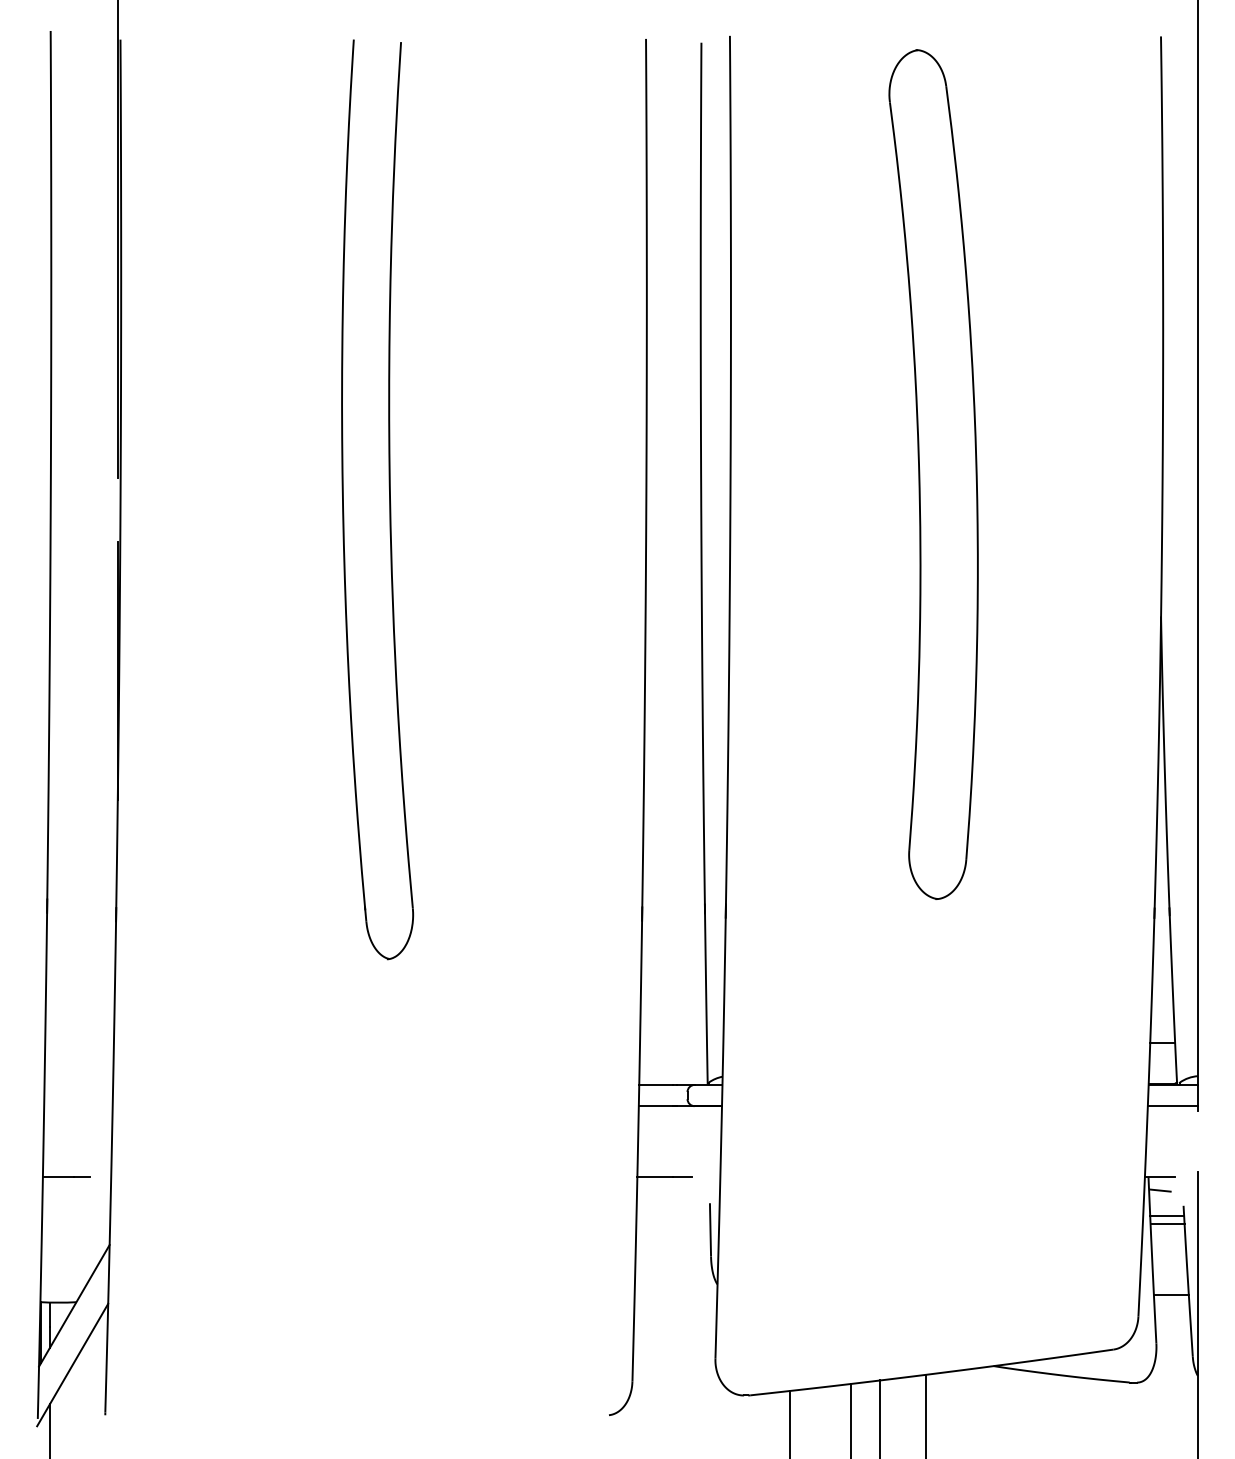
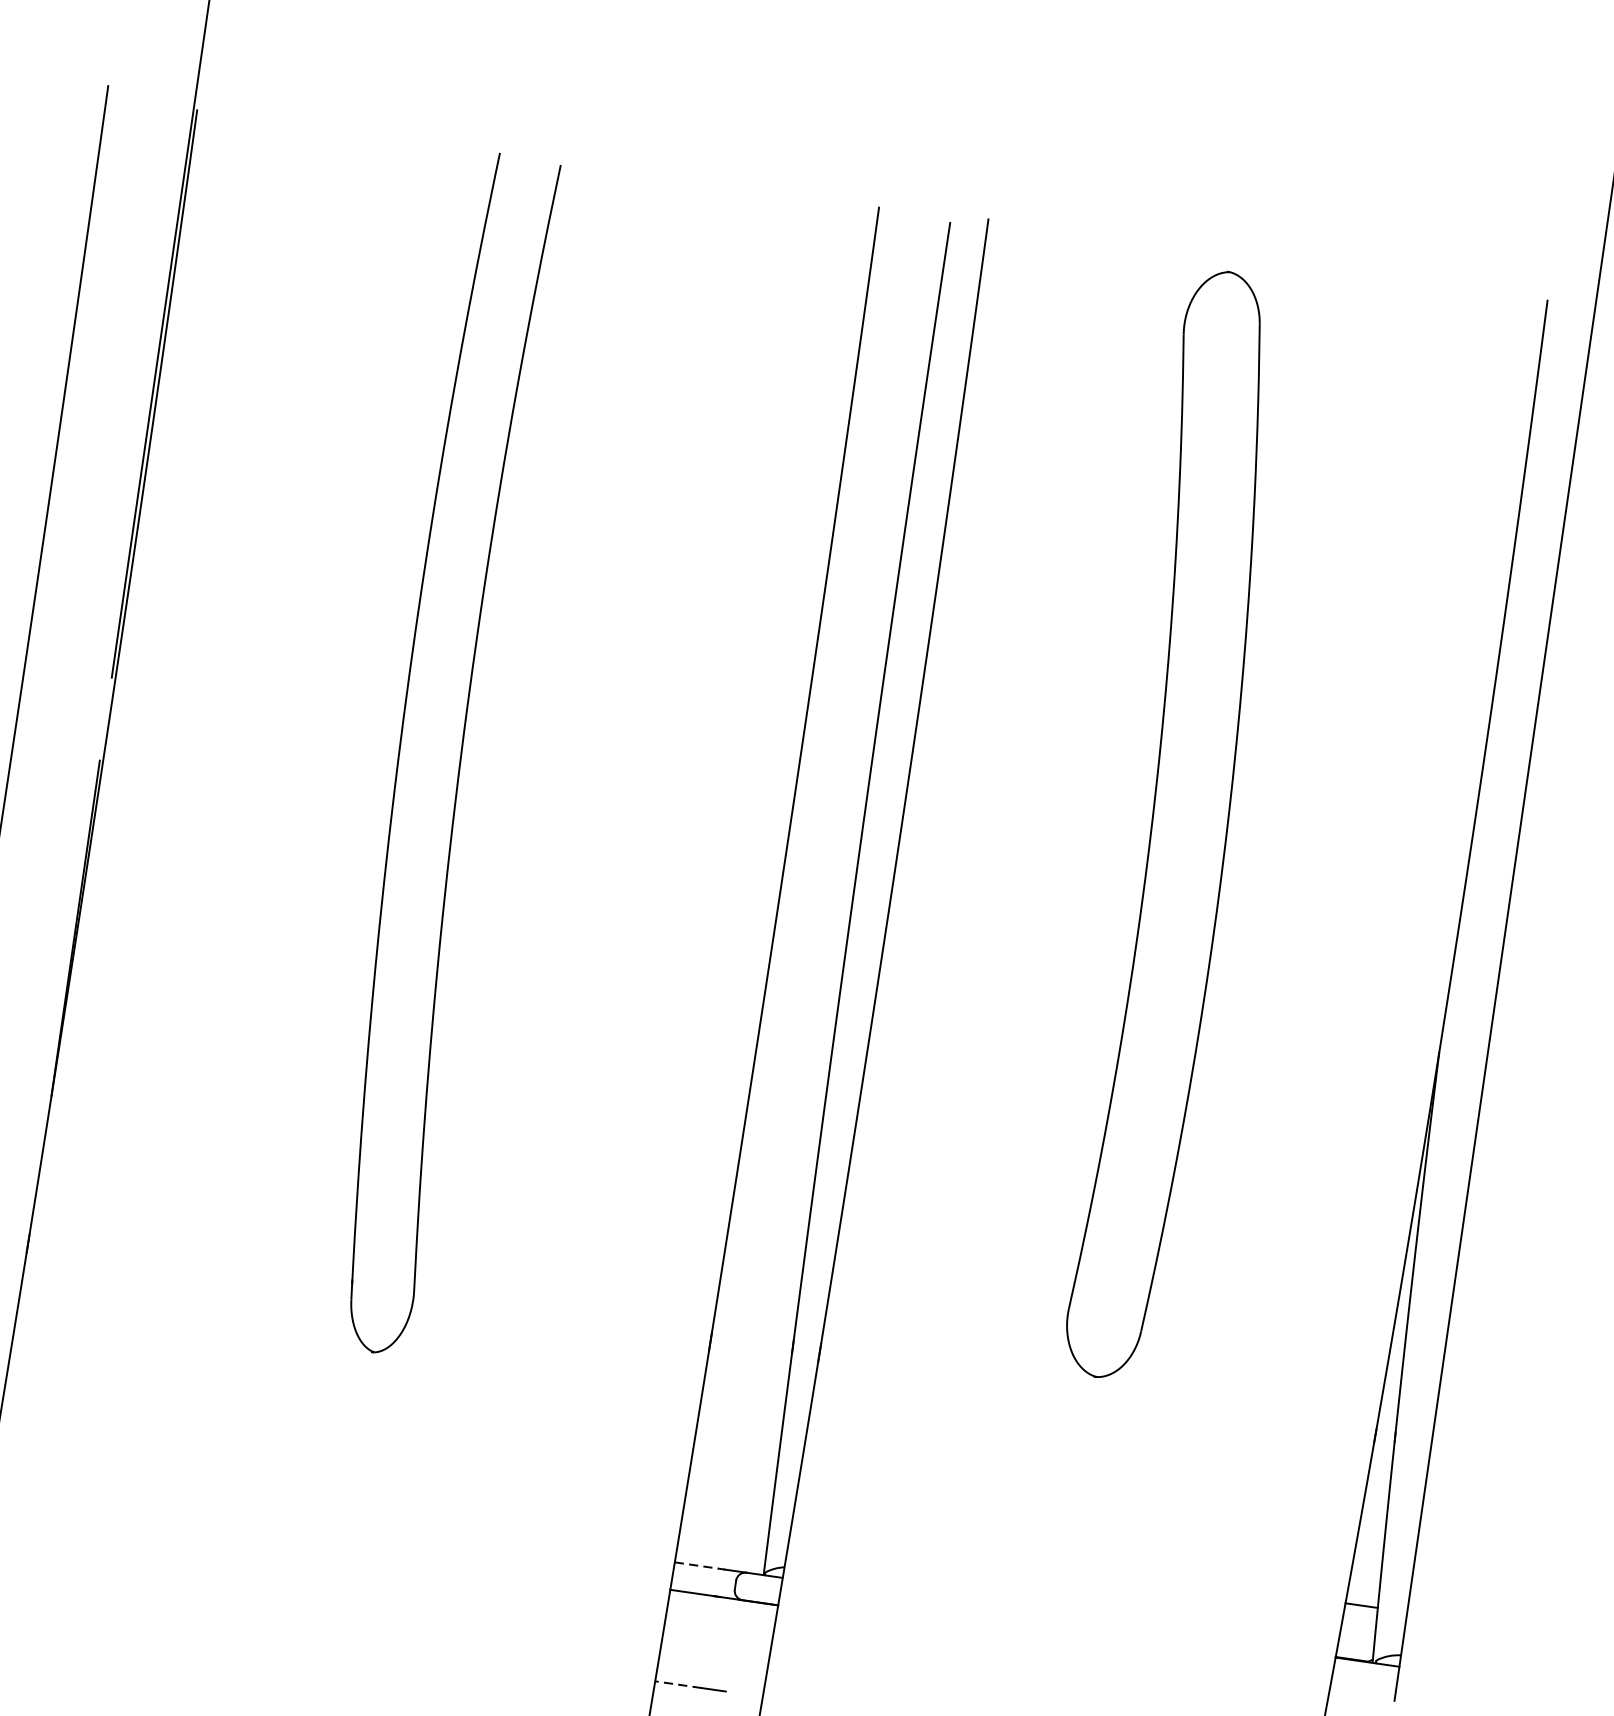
line: (656, 1084) -> (697, 1565), solid -> dashed
line: (1172, 1106) -> (1362, 1690), removed
line: (655, 1176) -> (678, 1684), solid -> dashed

